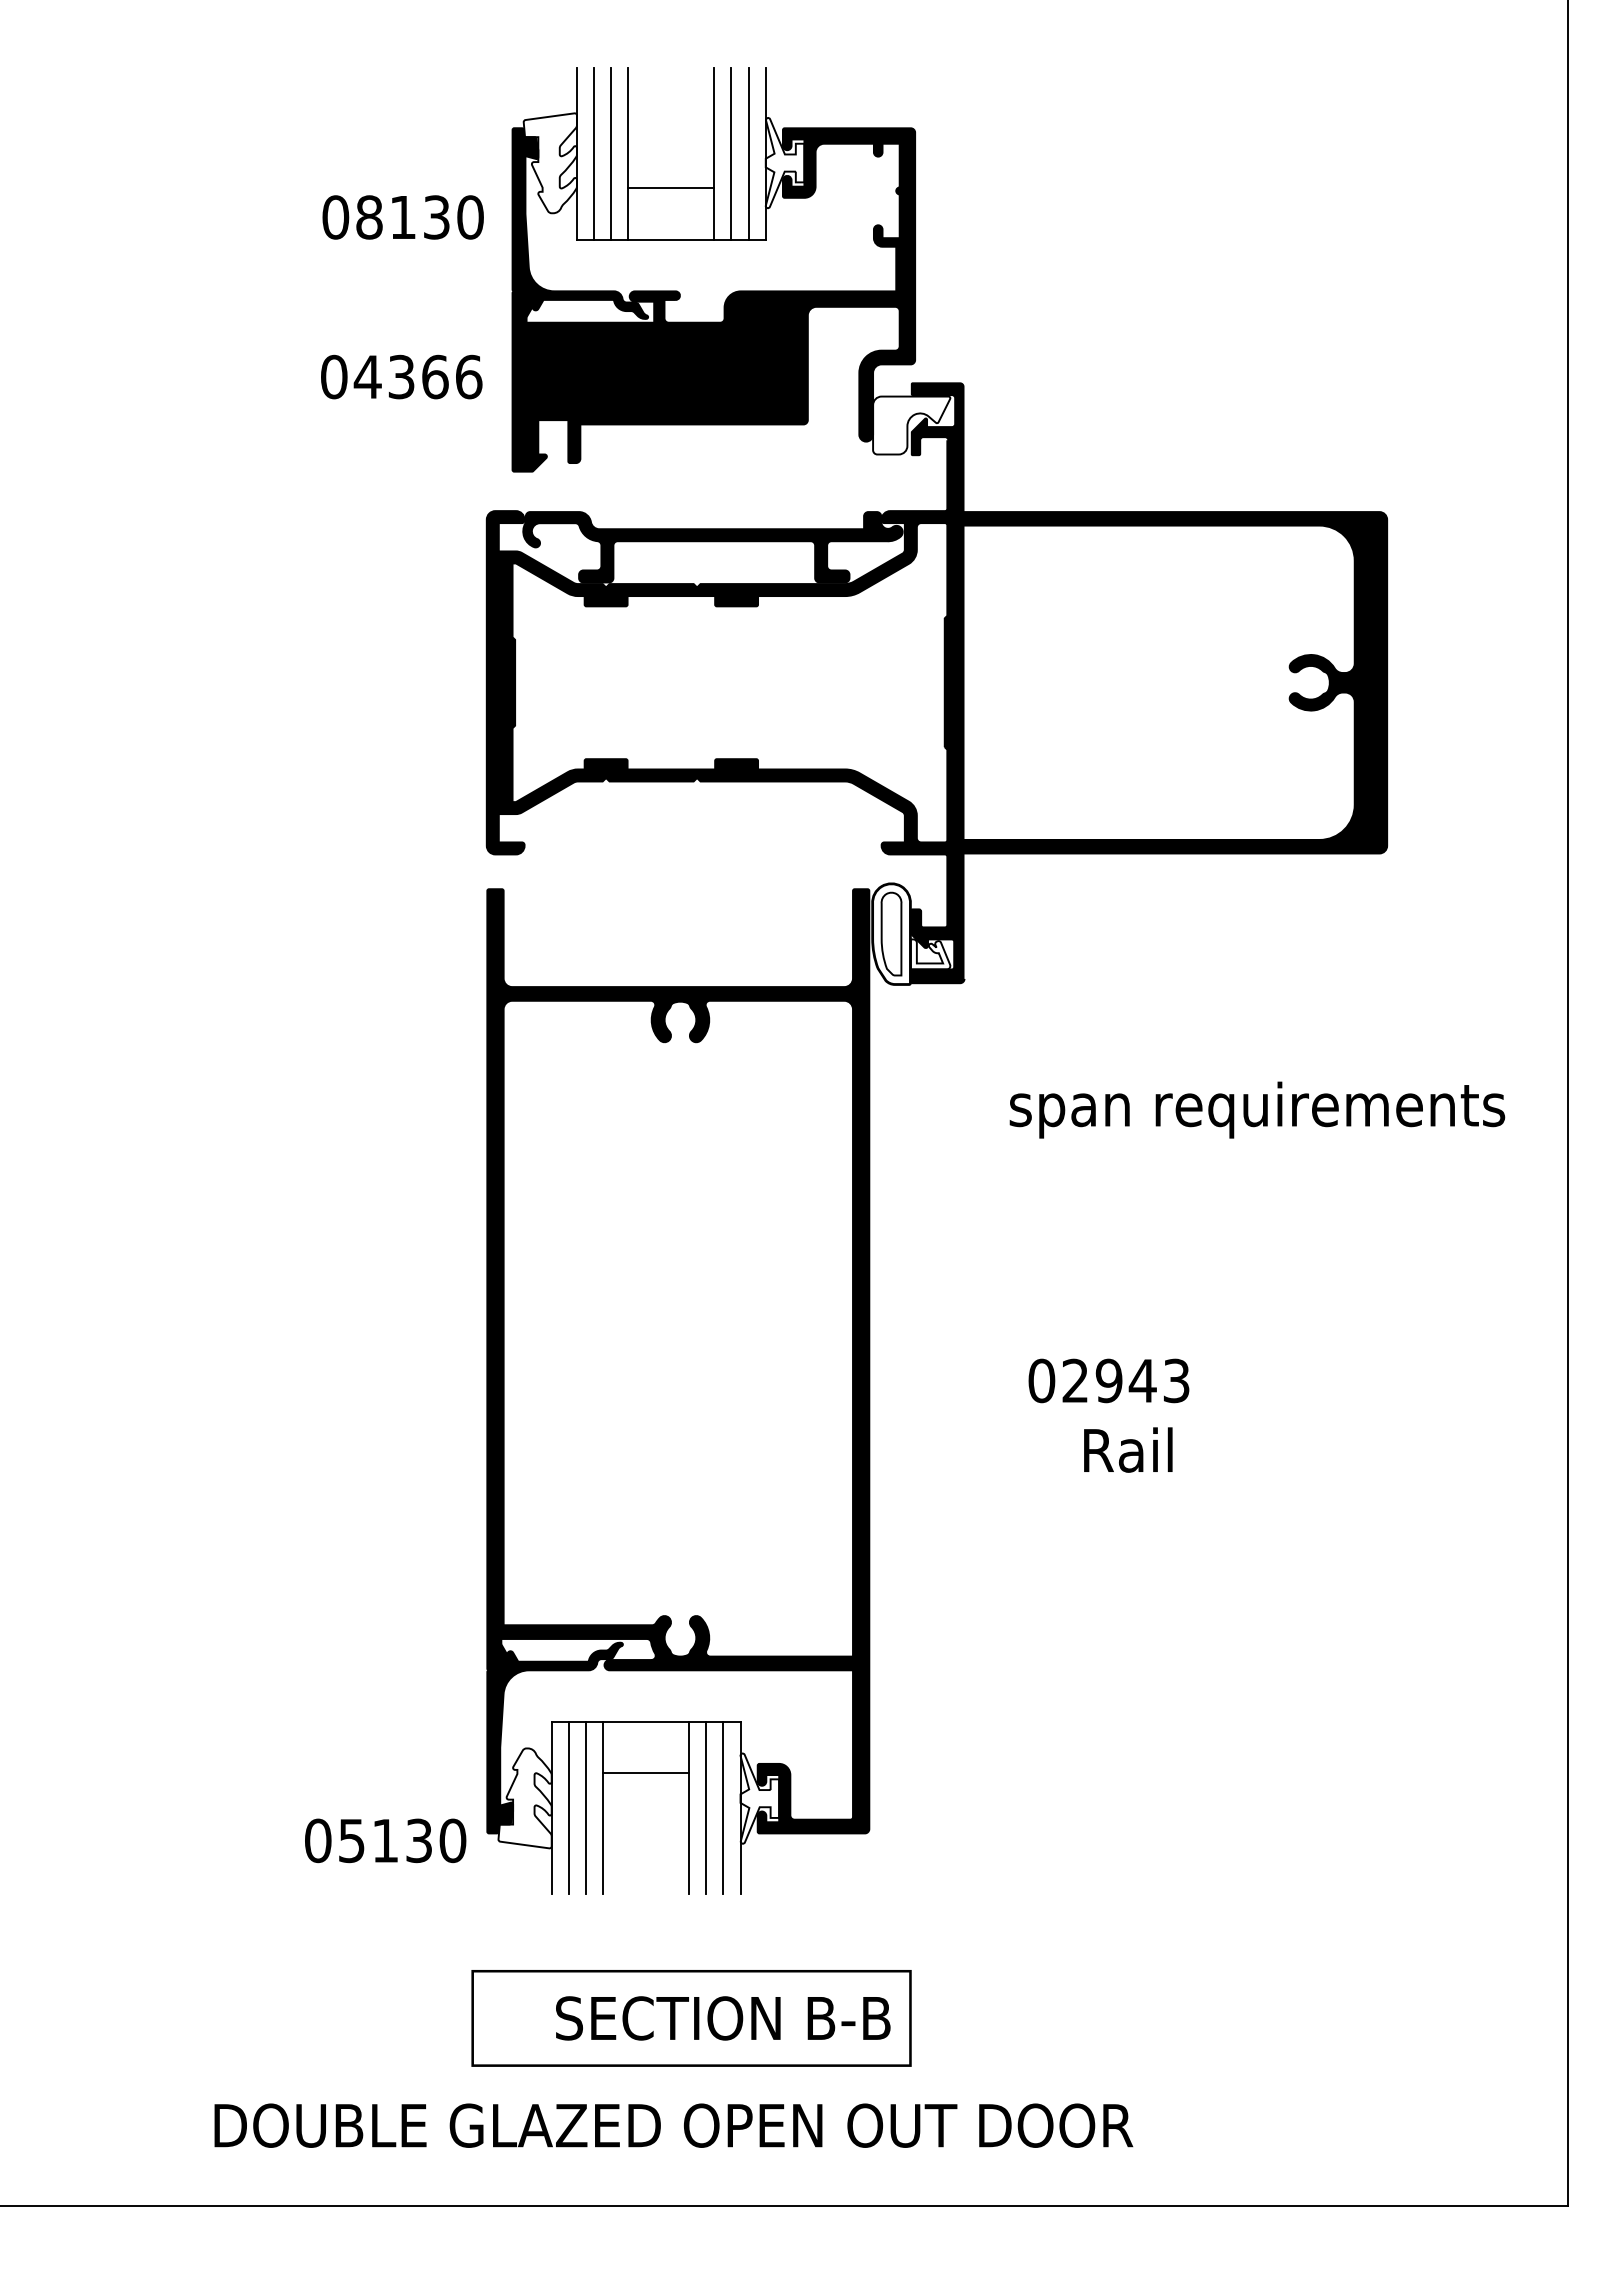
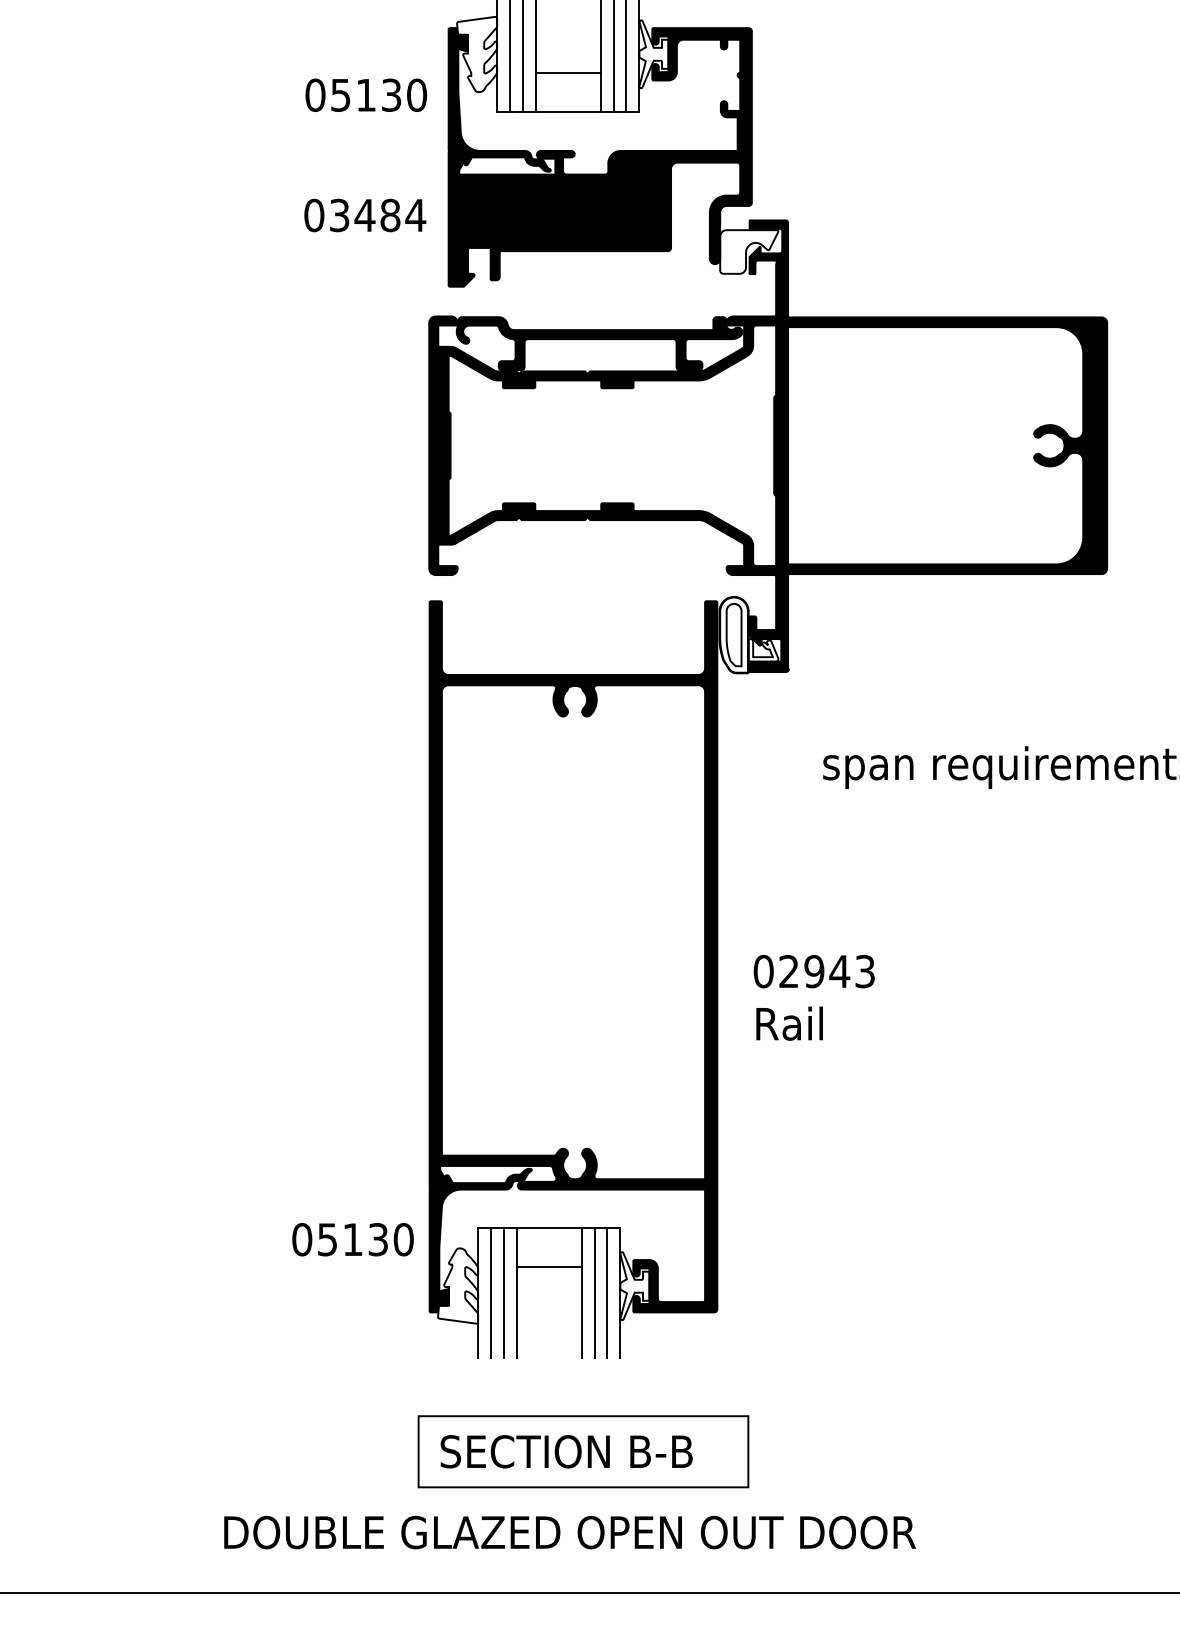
text: (369, 217) -> (340, 95), 08130 -> 05130
text: (417, 376) -> (377, 215), 04366 -> 03484
text: (1108, 1380) -> (813, 971), moved
text: (1128, 1449) -> (789, 1023), moved
text: (385, 1840) -> (352, 1239), moved
text: (723, 2018) -> (566, 1451), moved

